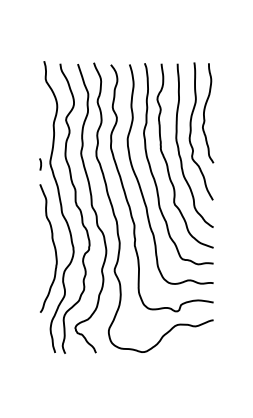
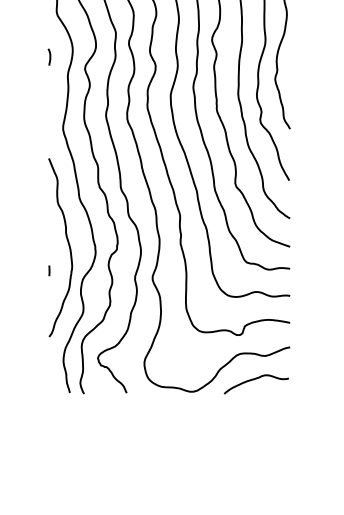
line: (40, 164) -> (49, 57), moved
line: (40, 264) -> (49, 269), added
curve: (187, 344) -> (253, 381), added

